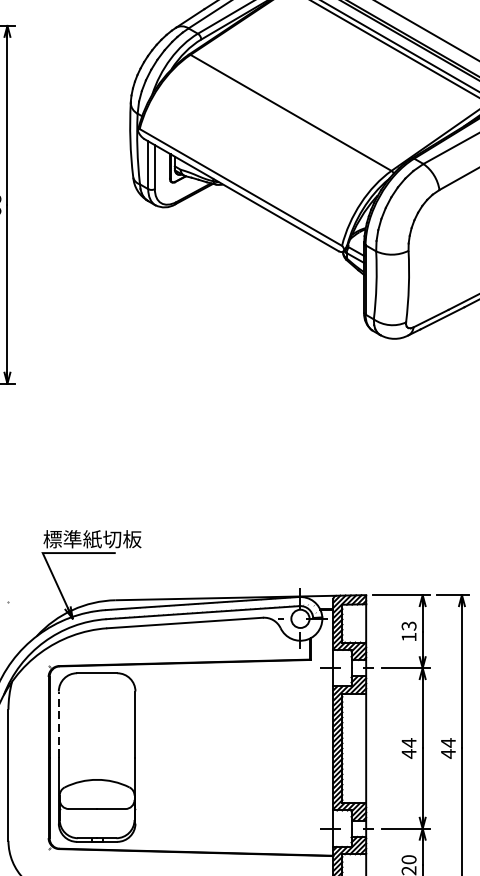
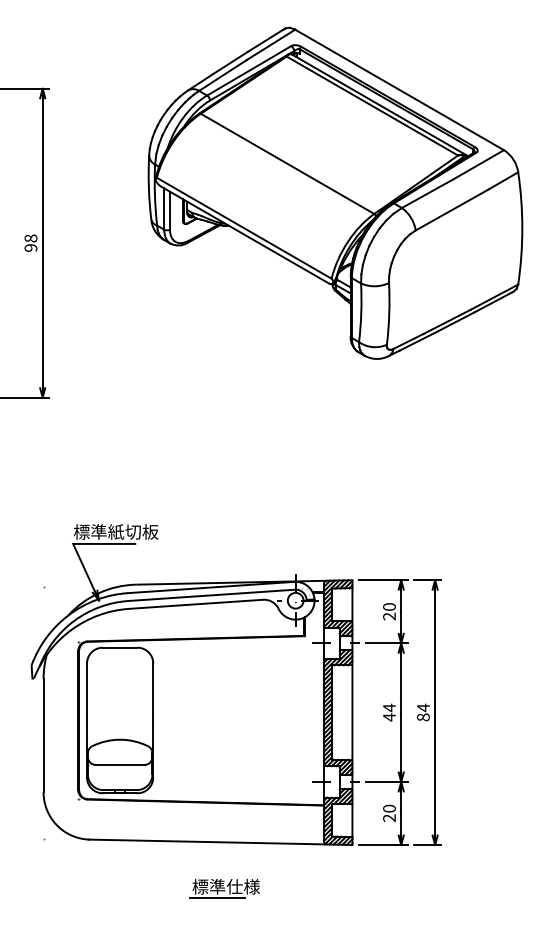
text: (409, 631) -> (389, 611), 13 -> 20
line: (59, 723) -> (87, 691), dashed -> solid
text: (448, 754) -> (423, 717), 44 -> 84

